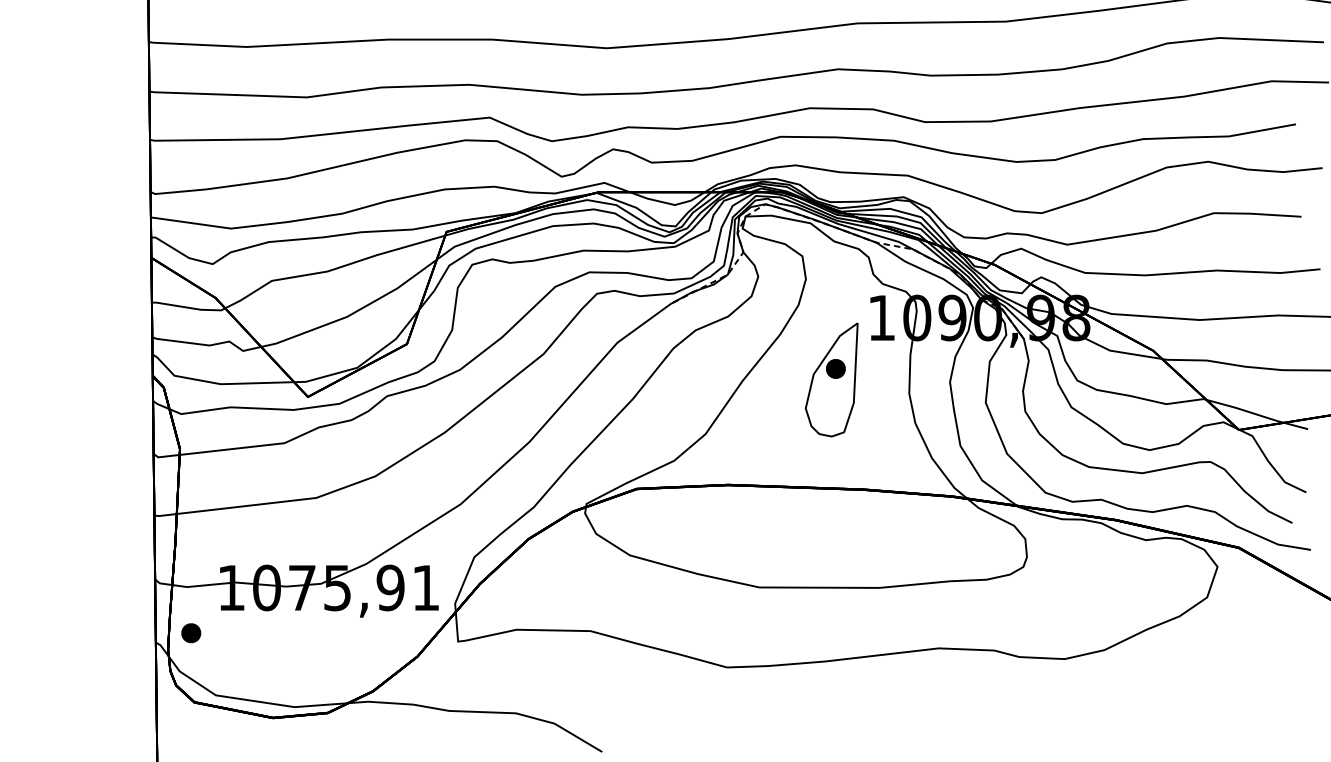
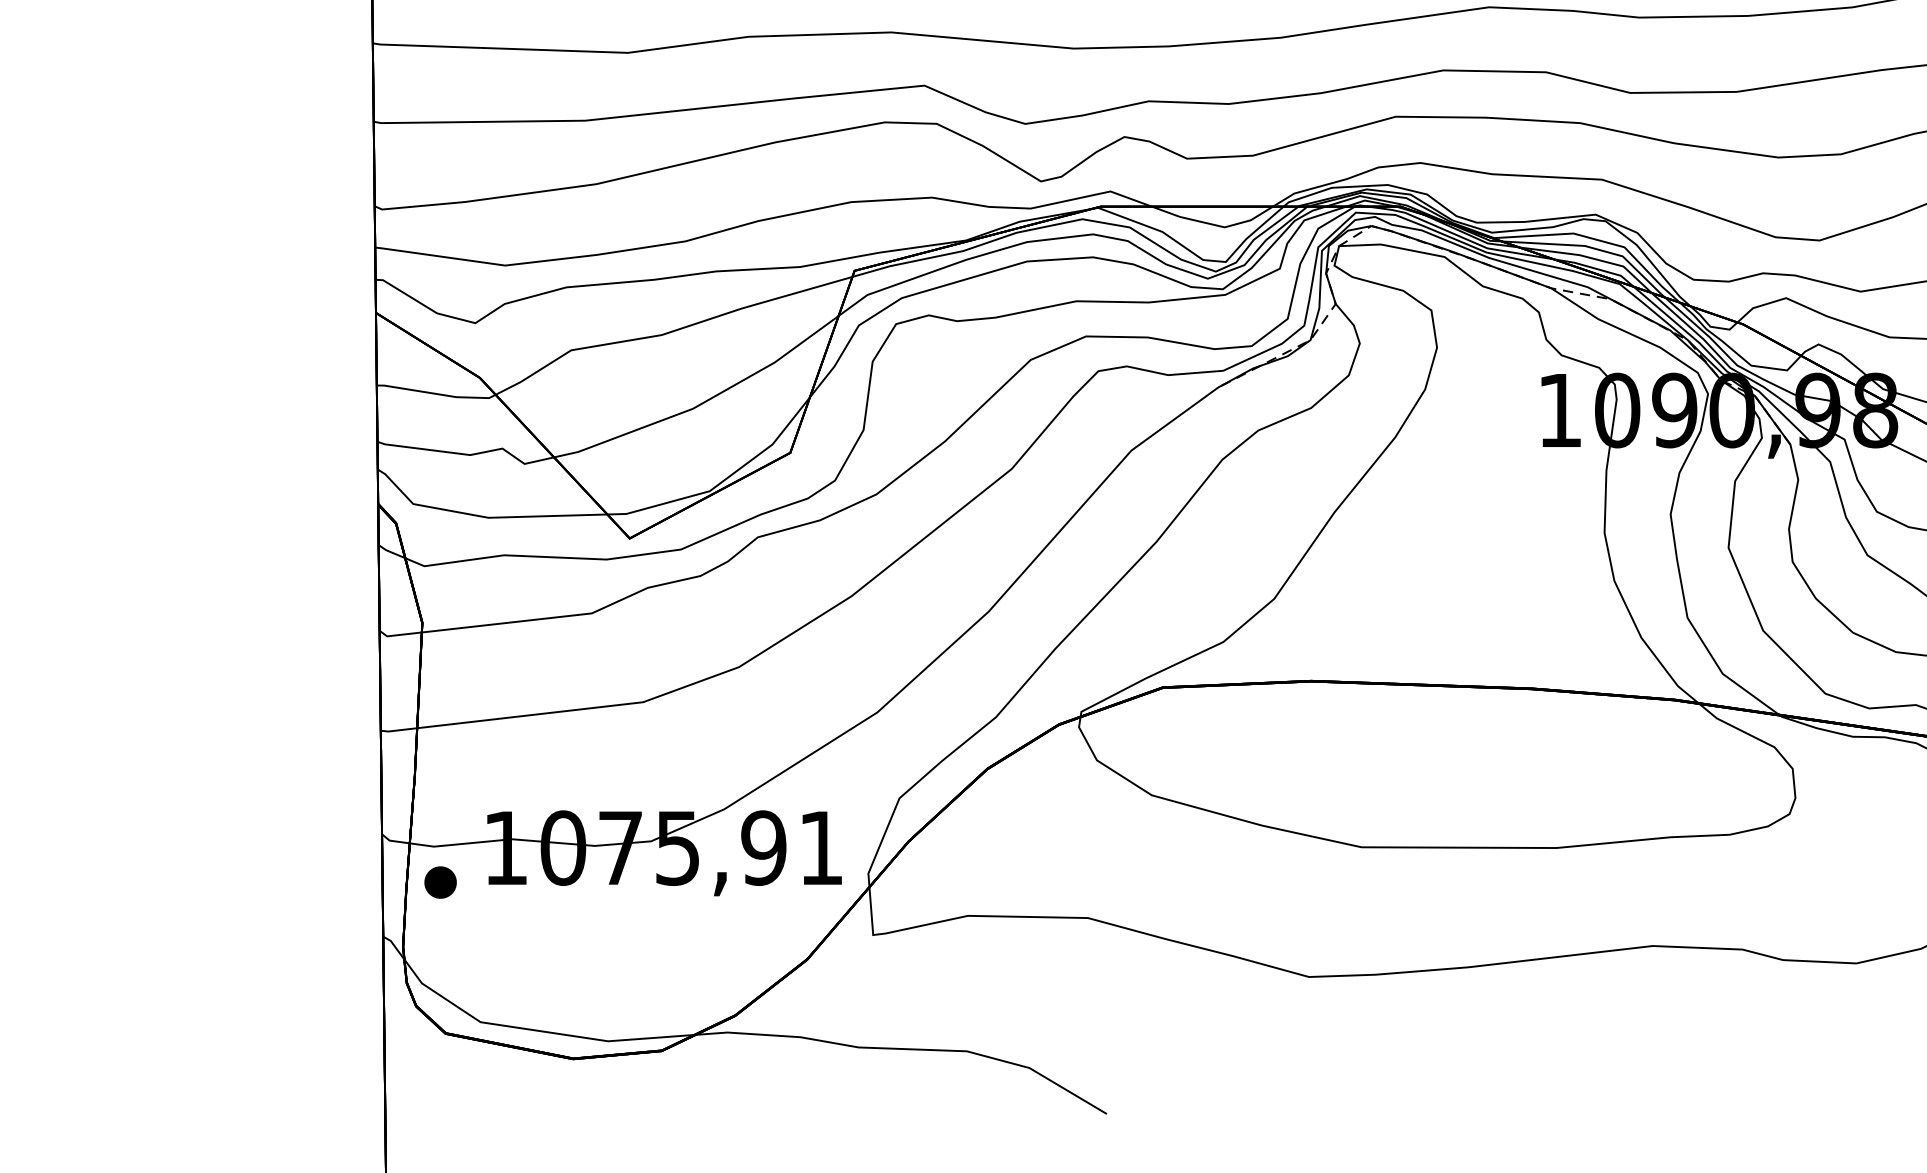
part: (831, 379) -> (1478, 510), removed
part: (191, 633) -> (440, 883), moved

